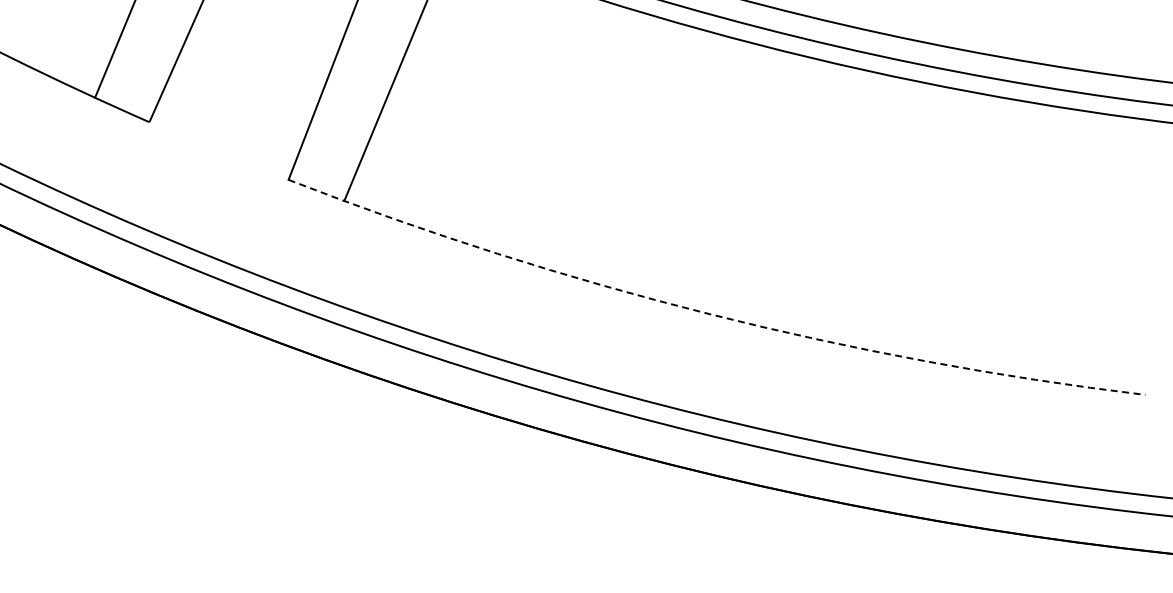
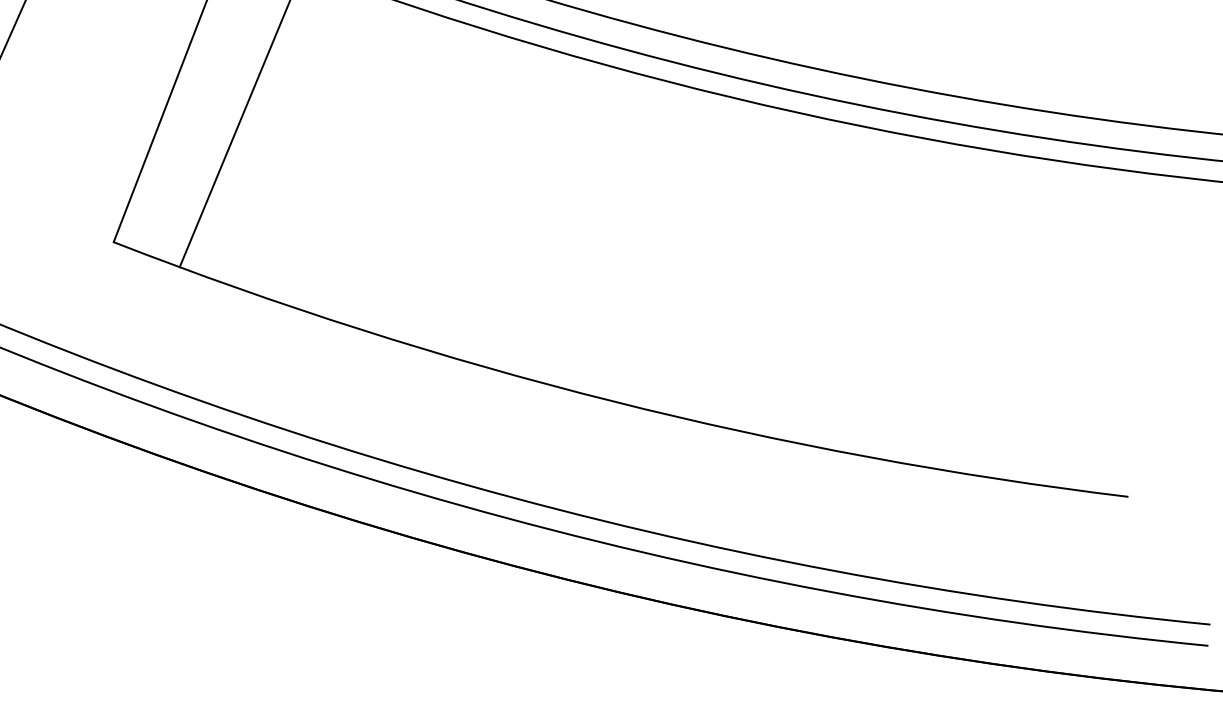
arc: (710, 314) -> (613, 401), dashed -> solid

